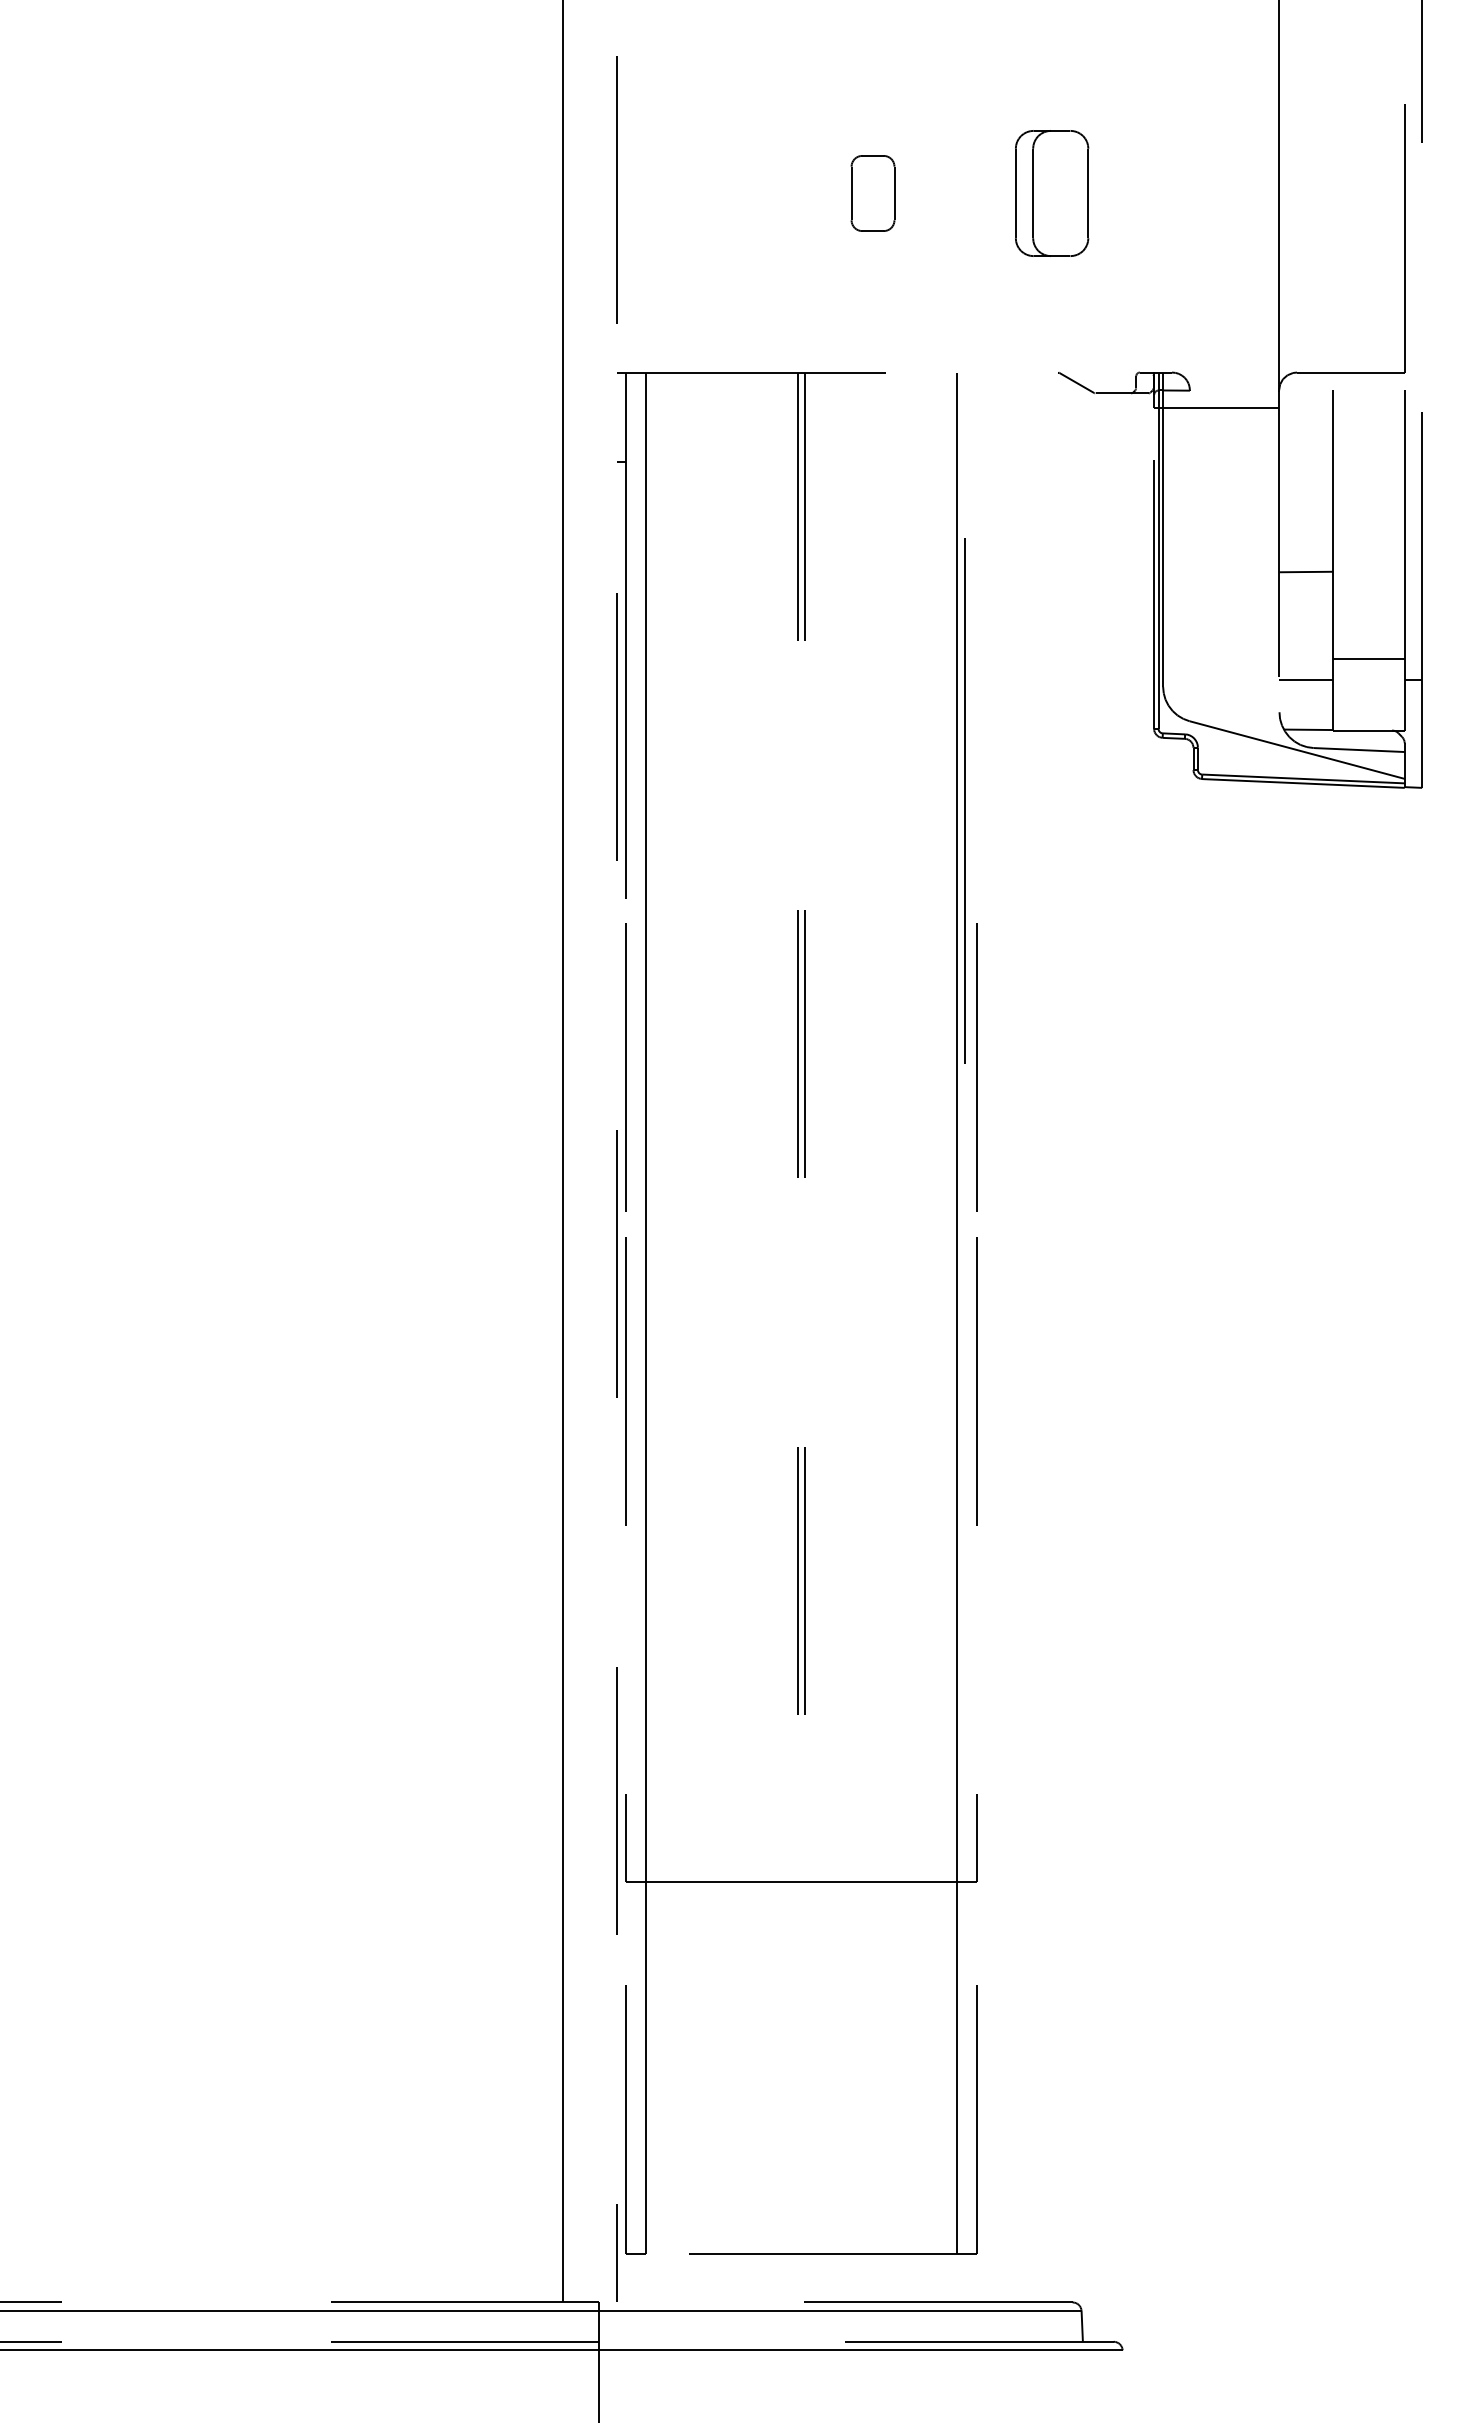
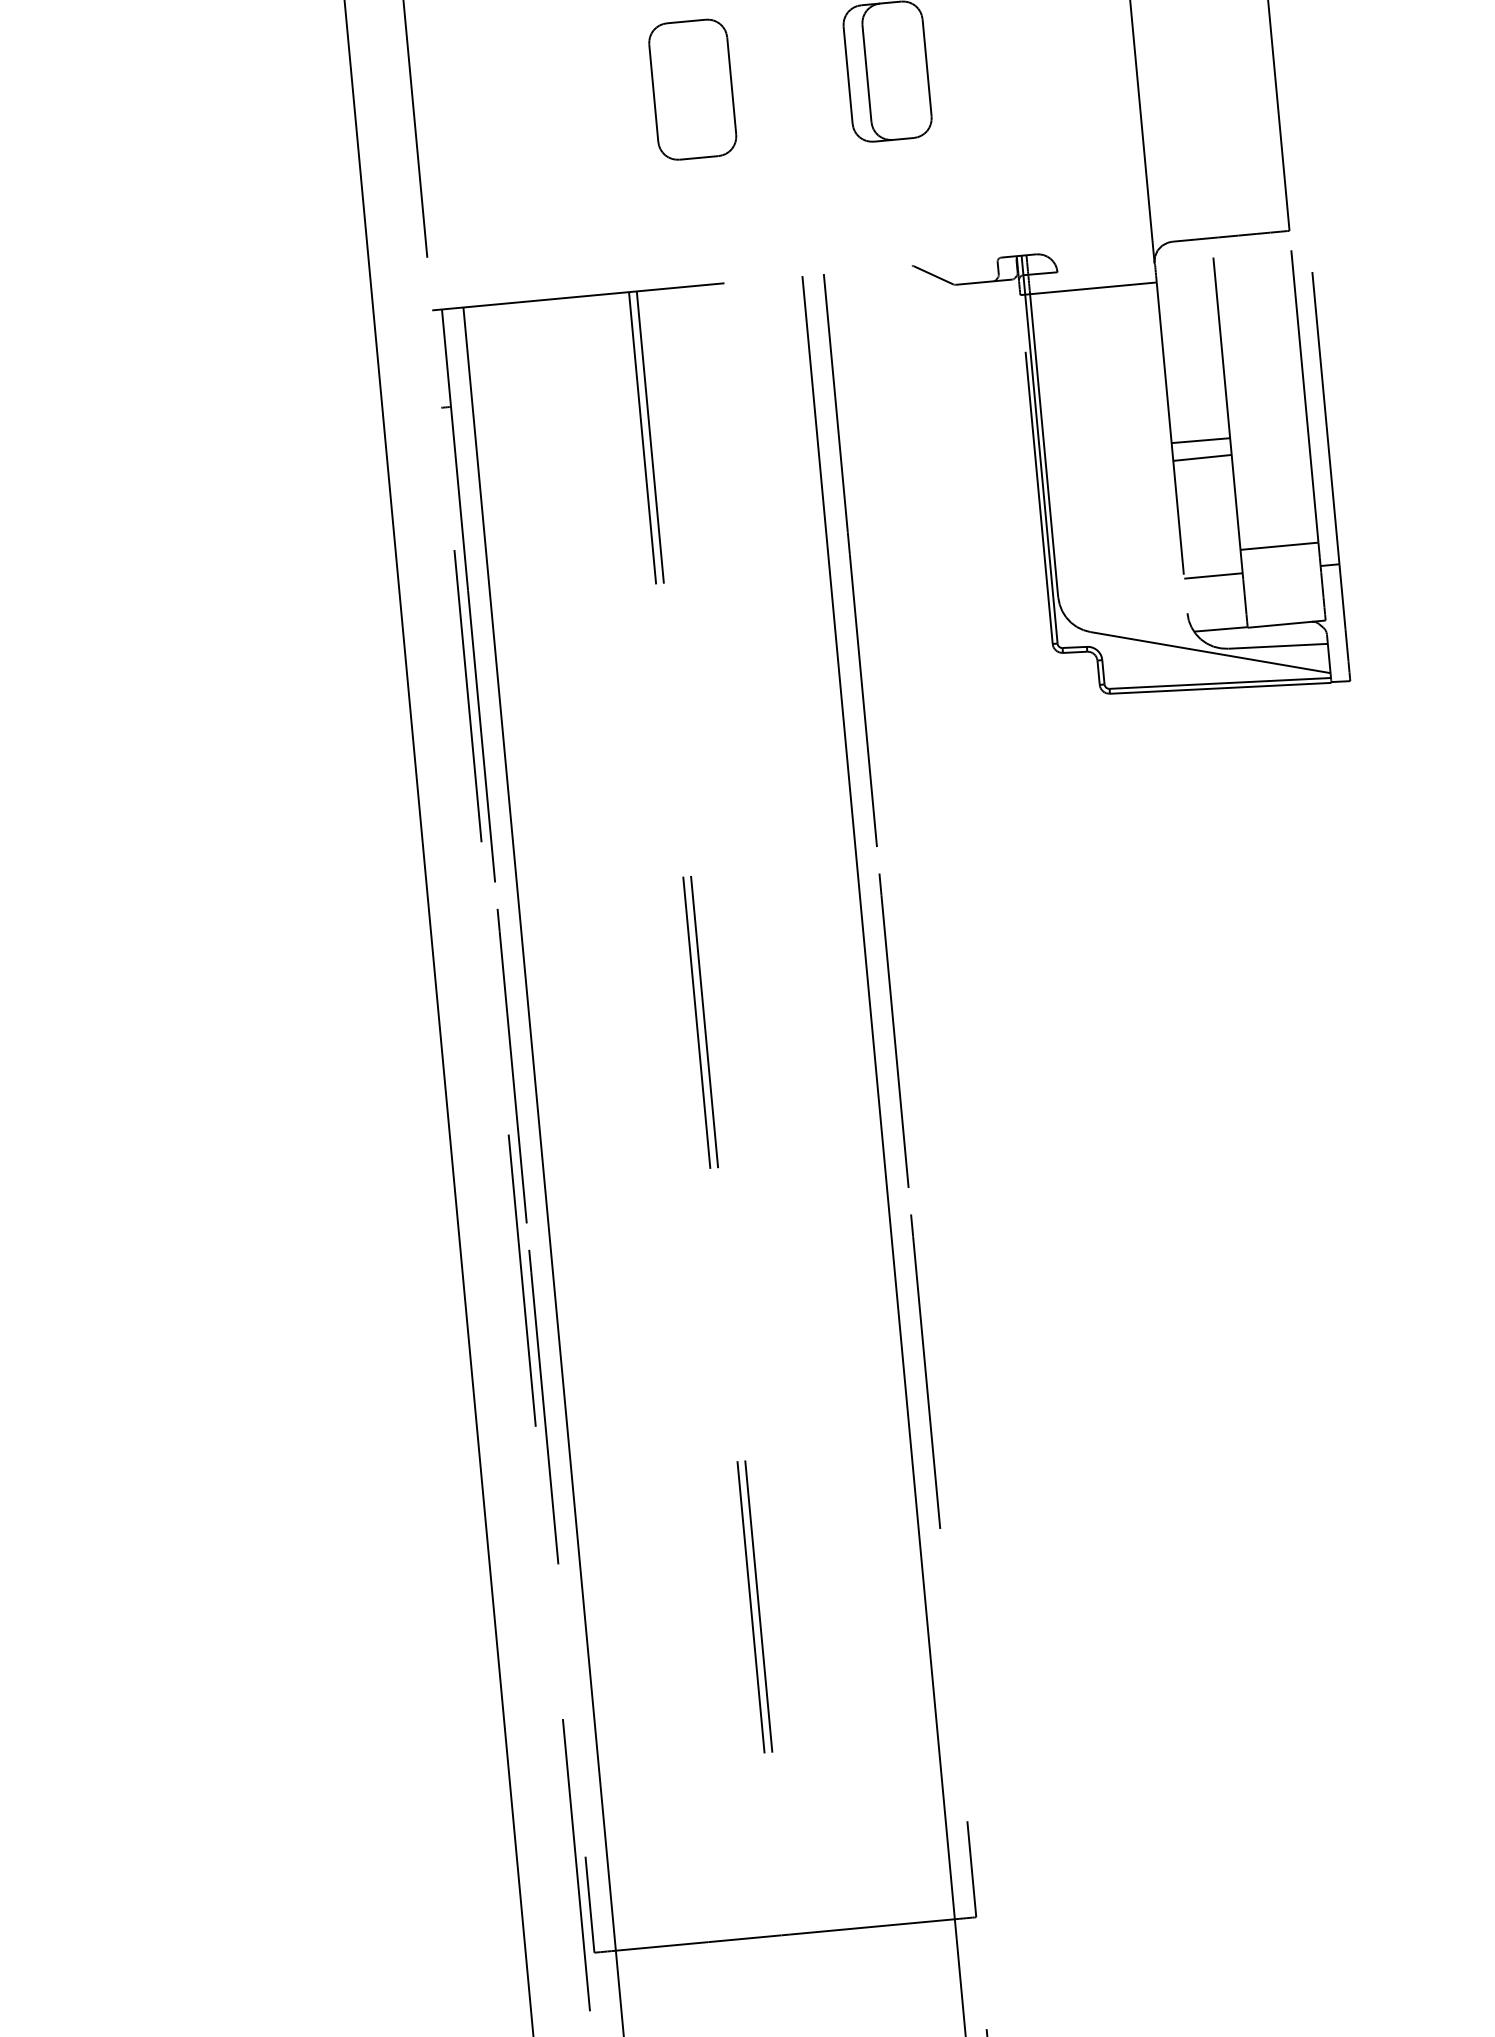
part: (872, 193) -> (692, 89), size x1.67
line: (1306, 555) -> (1201, 439), added
line: (964, 800) -> (849, 560), moved

